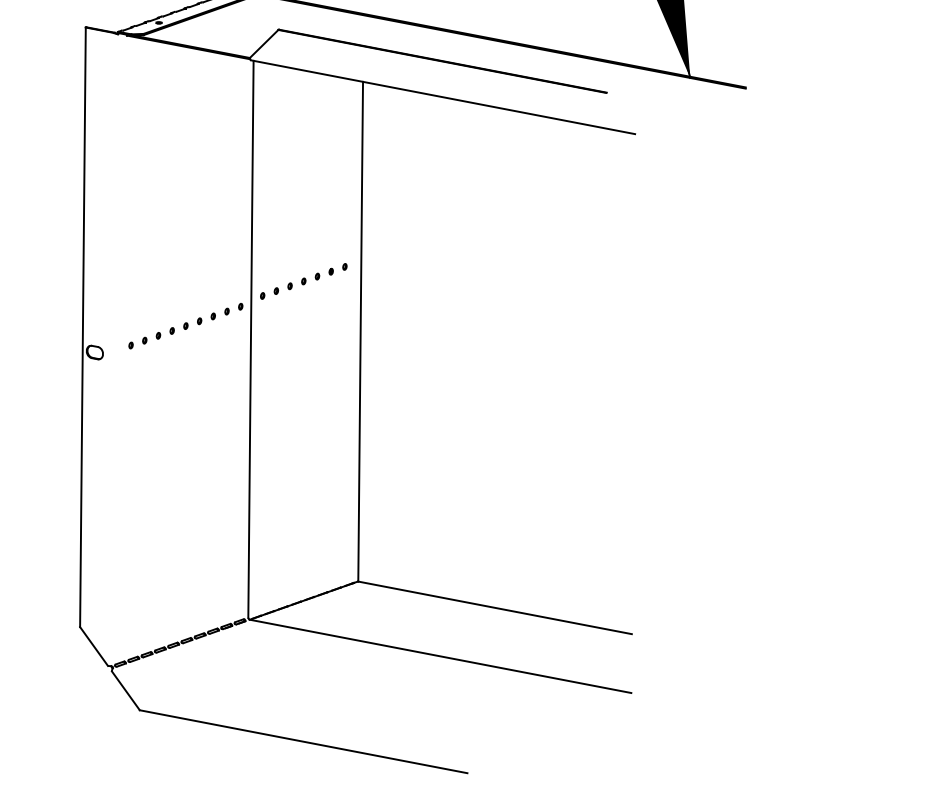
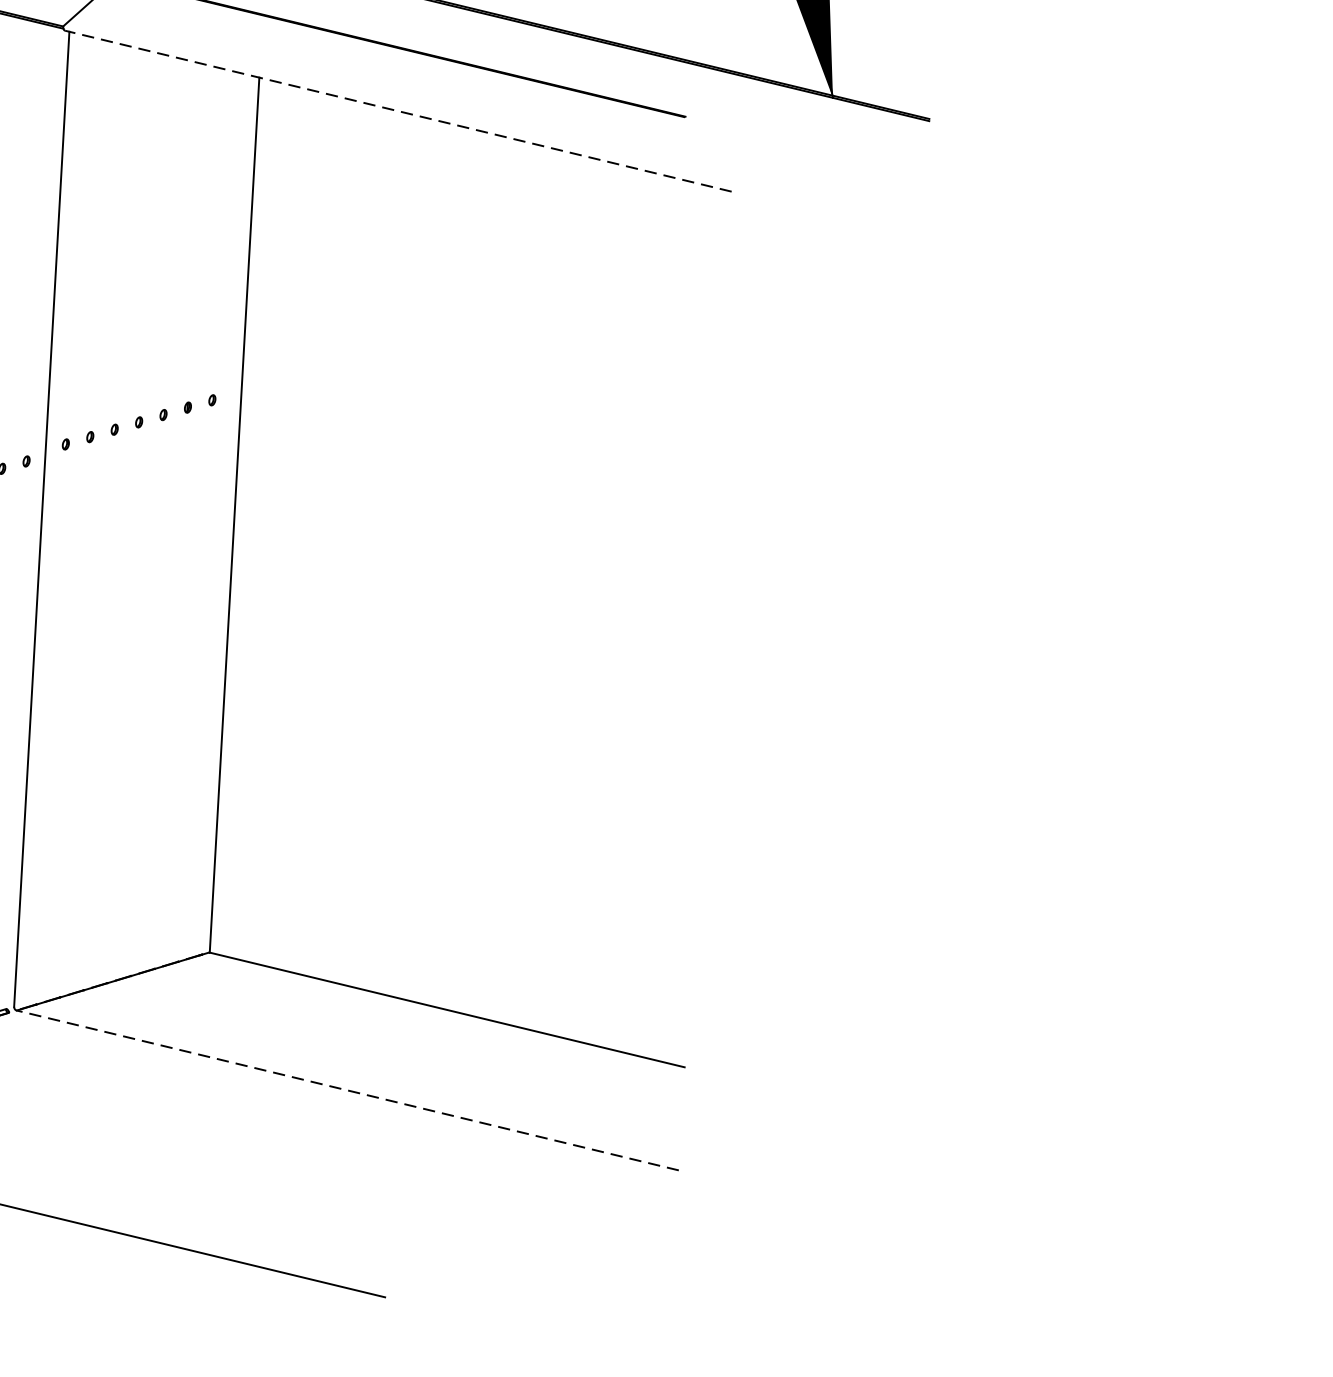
line: (442, 97) -> (397, 111), solid -> dashed
line: (440, 656) -> (347, 1090), solid -> dashed

